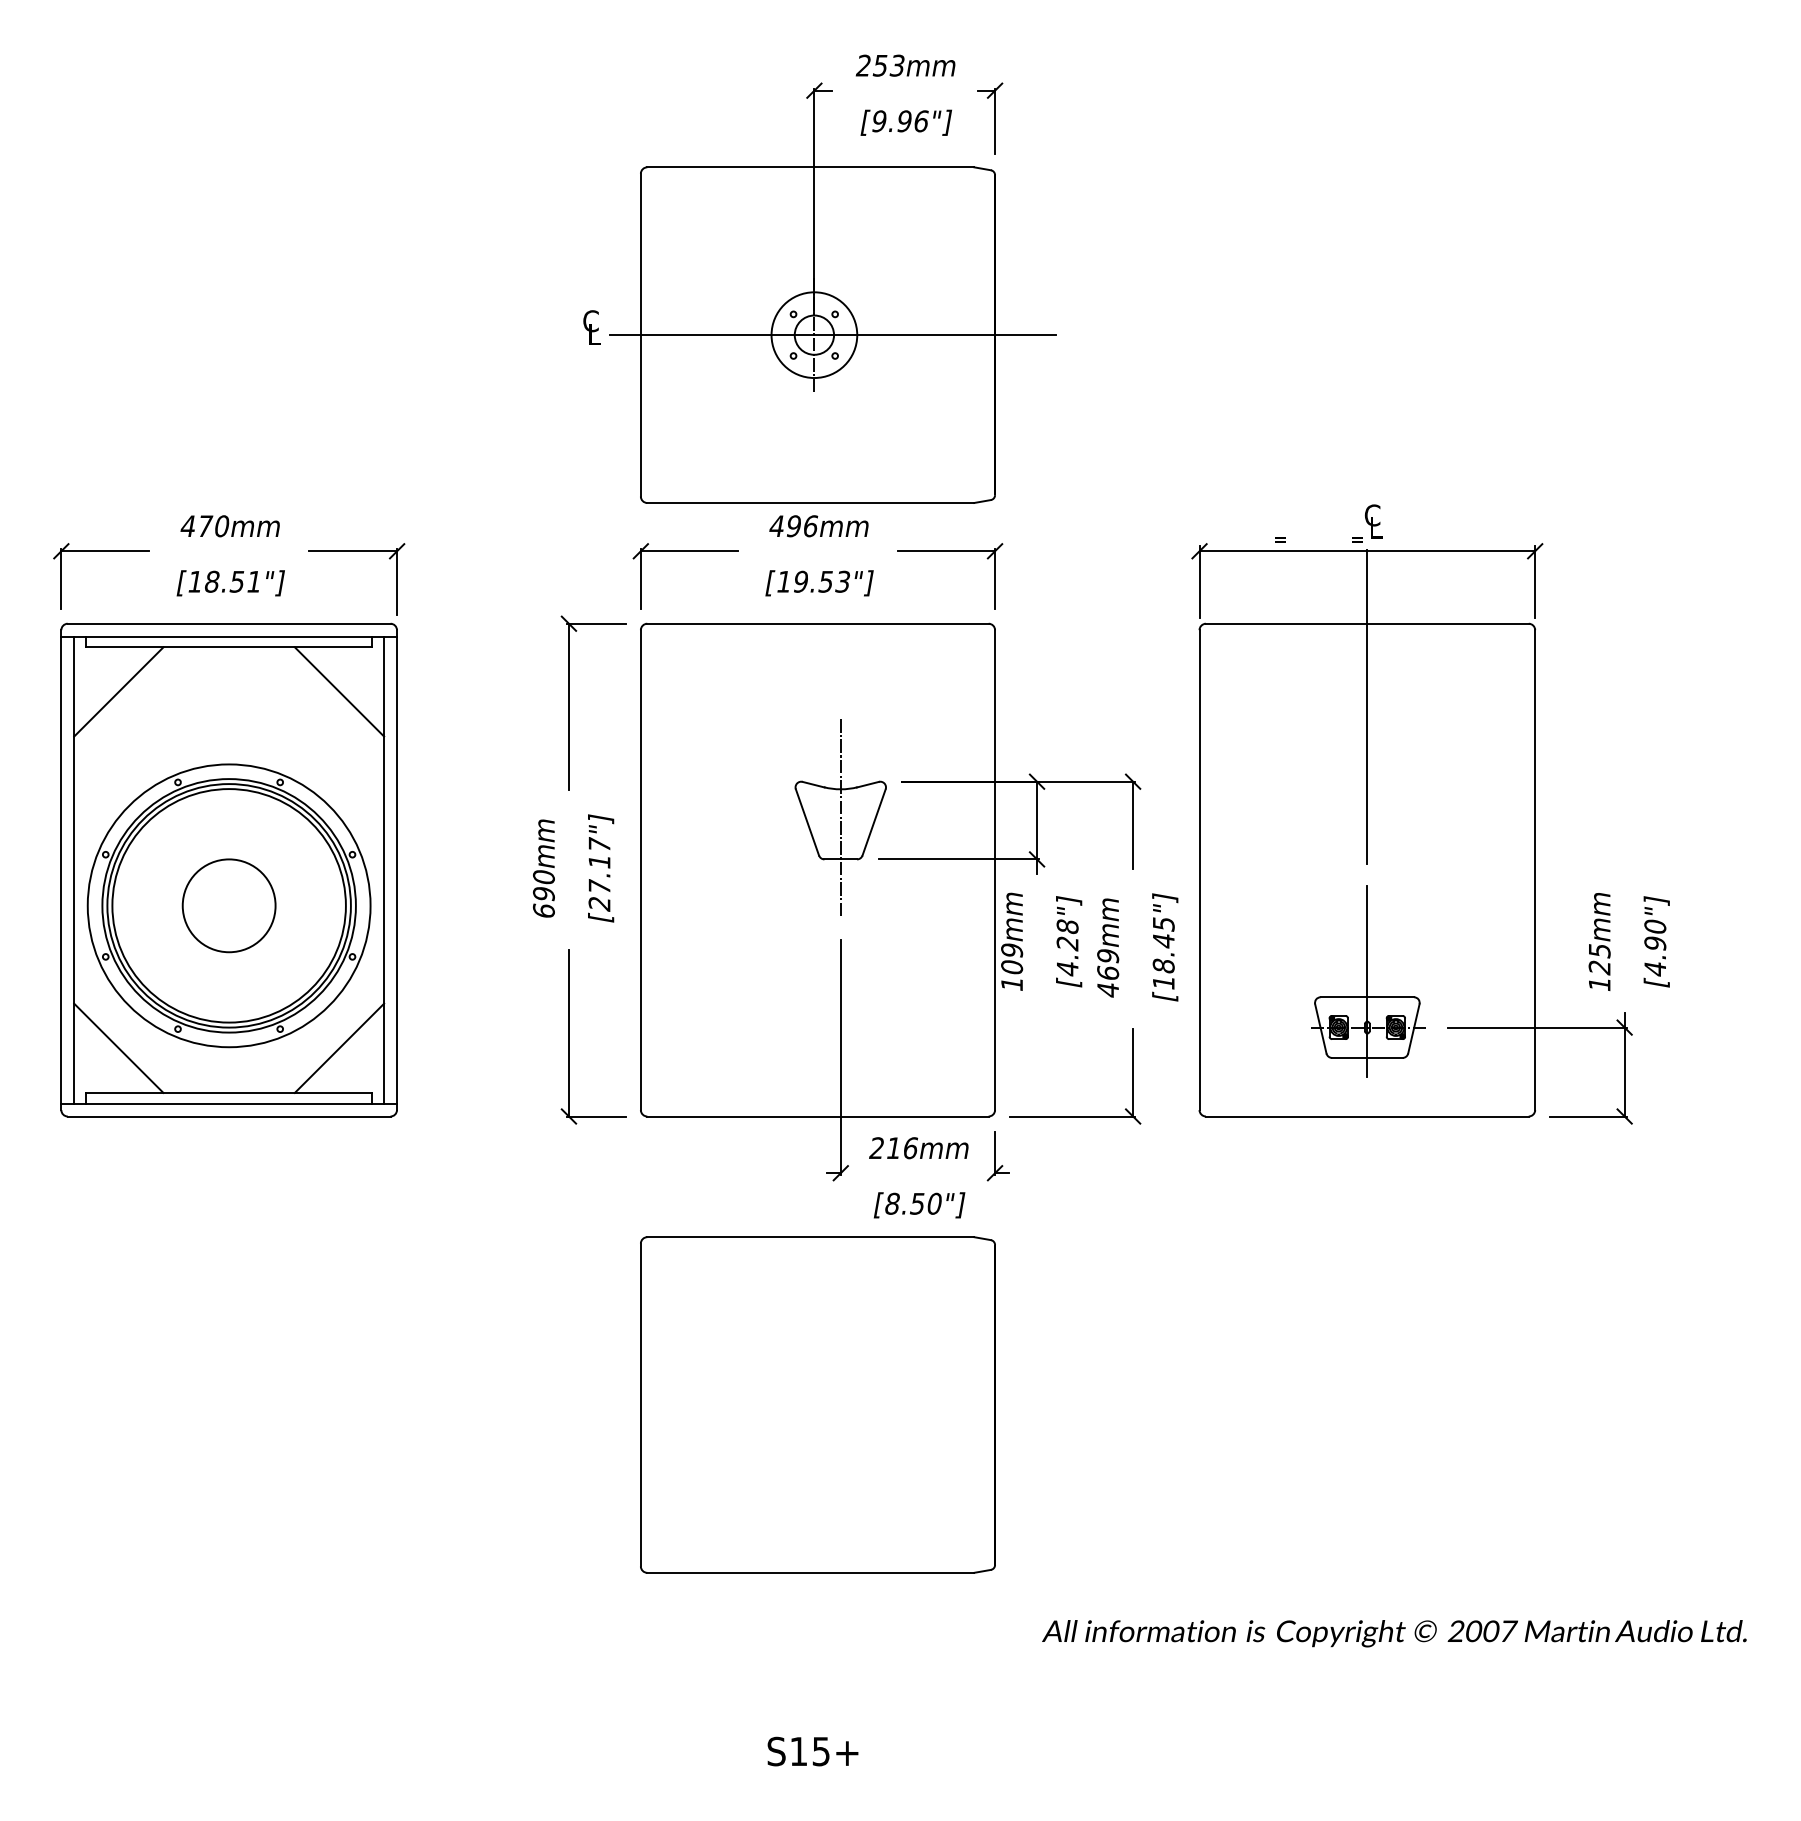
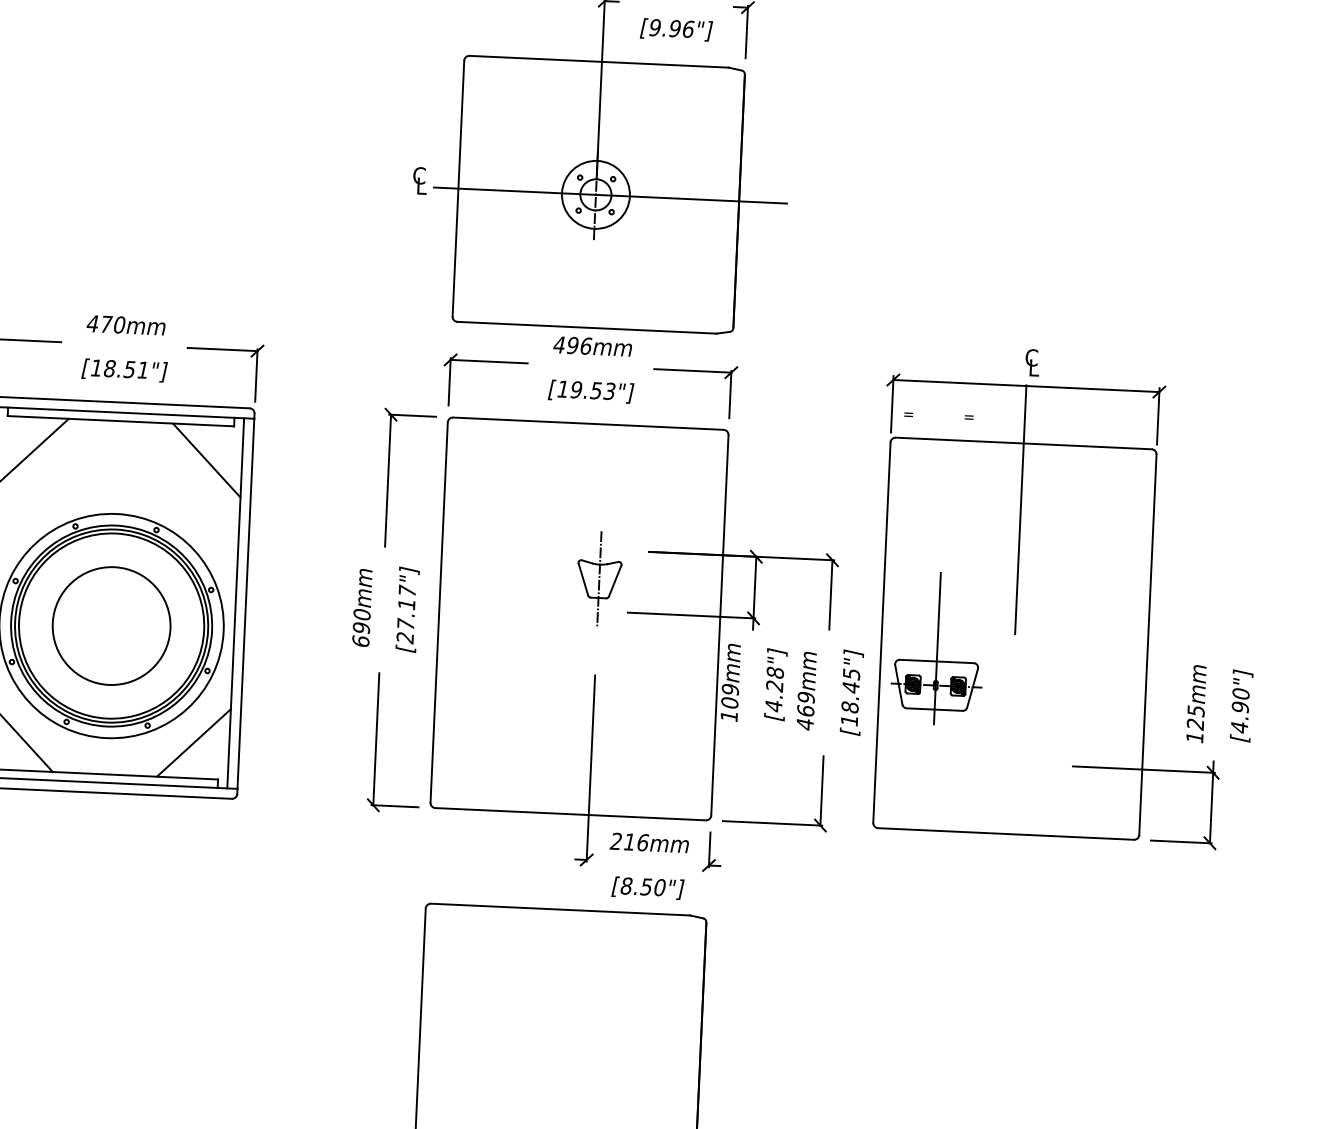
text: (1318, 539) -> (938, 415), moved
part: (840, 817) -> (599, 578), size x0.6
circle: (228, 905) -> (111, 625), size x1.6
part: (1368, 981) -> (938, 649), moved

